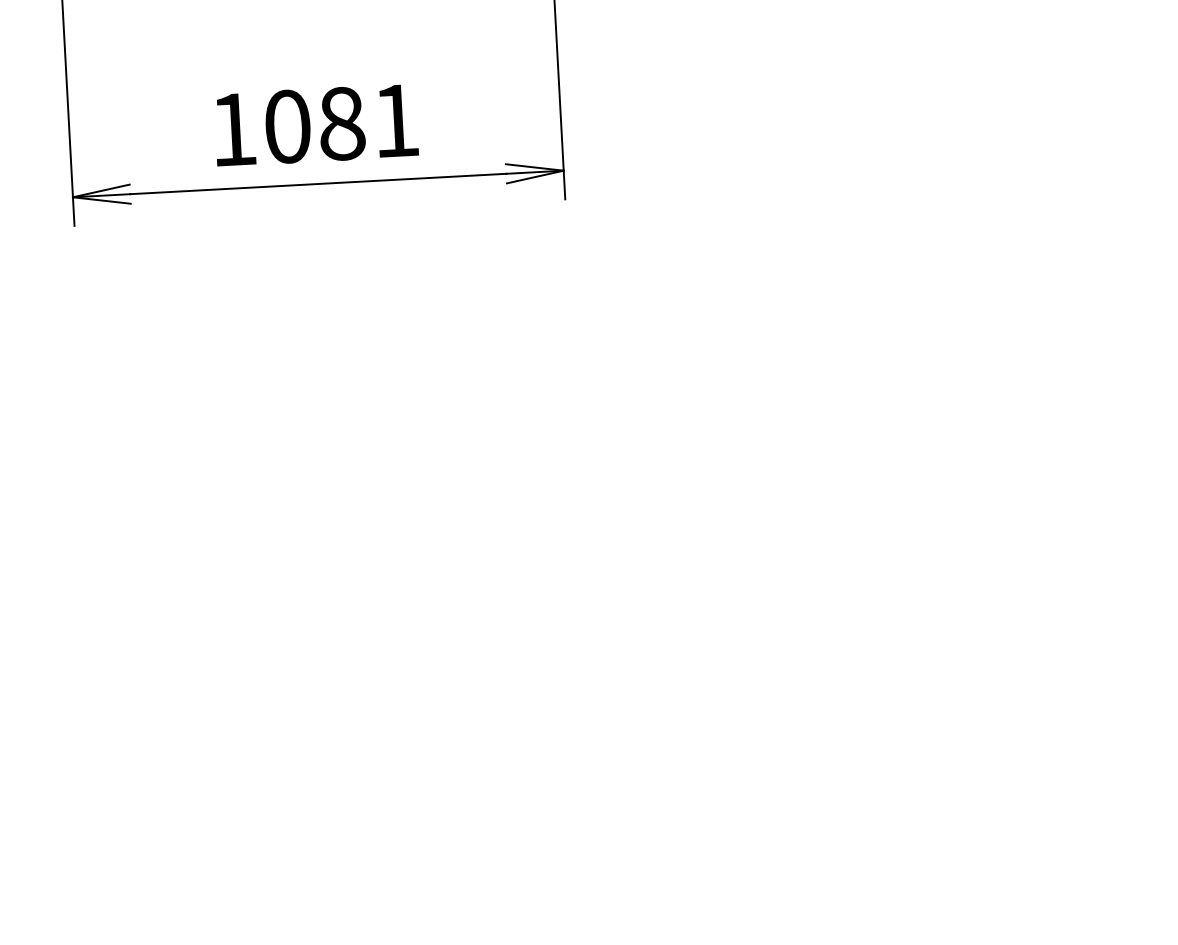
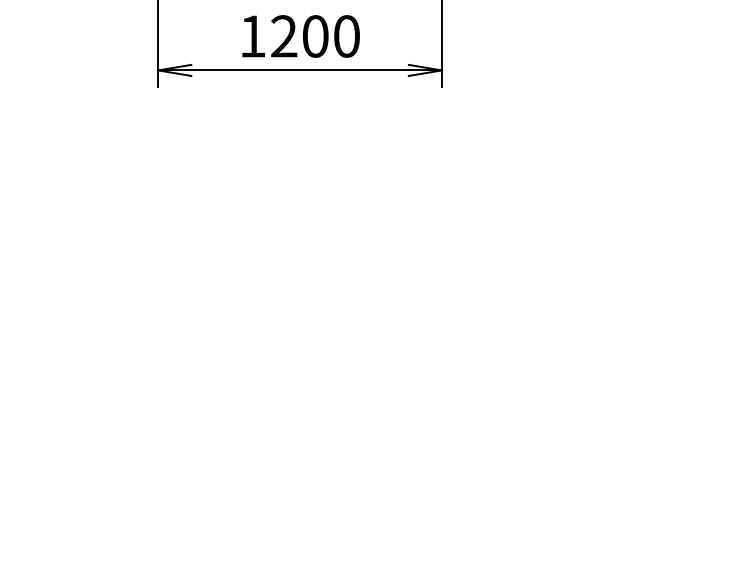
text: (341, 123) -> (315, 36), 1081 -> 1200

